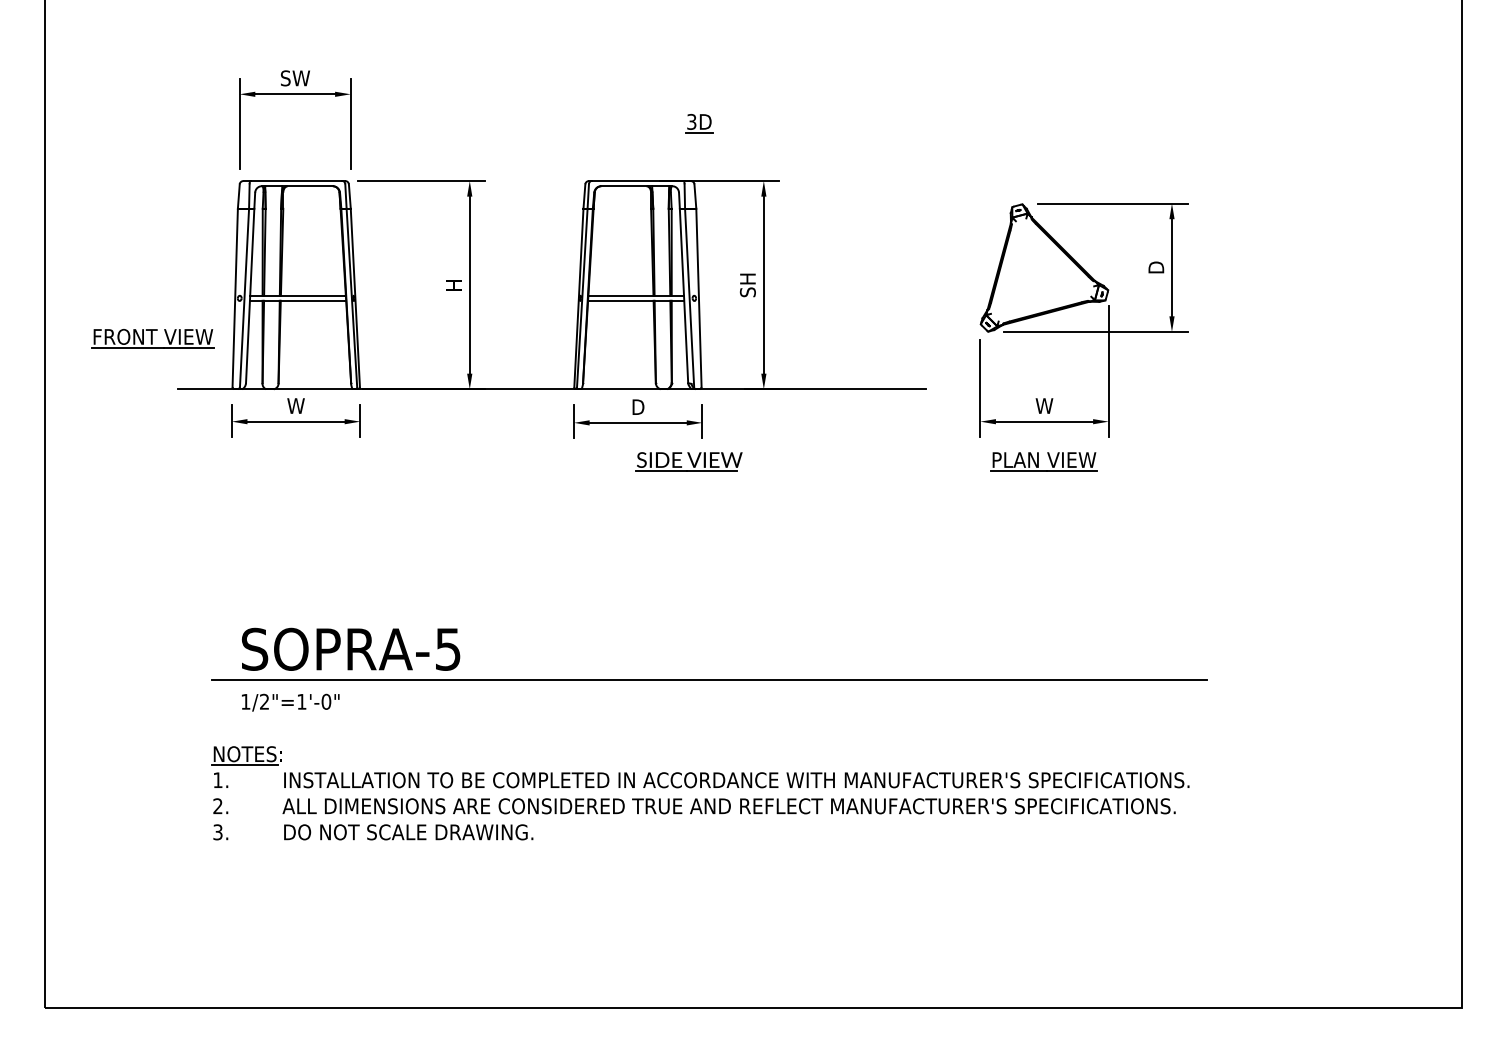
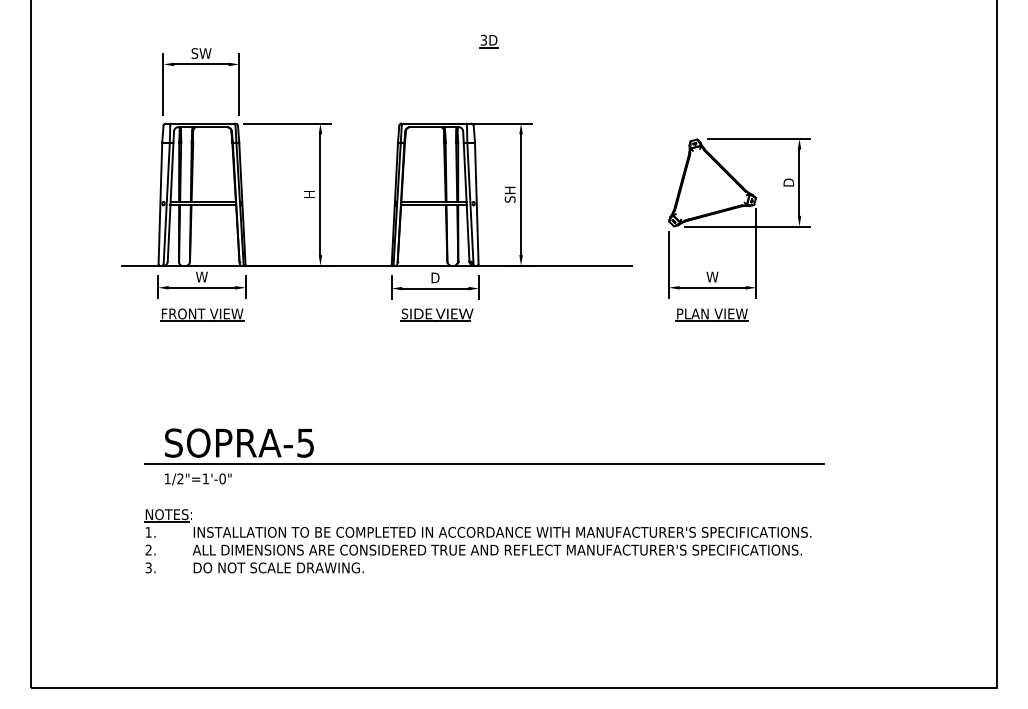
part: (698, 123) -> (488, 41), moved
part: (153, 337) -> (202, 314), moved
part: (688, 460) -> (436, 314), moved

